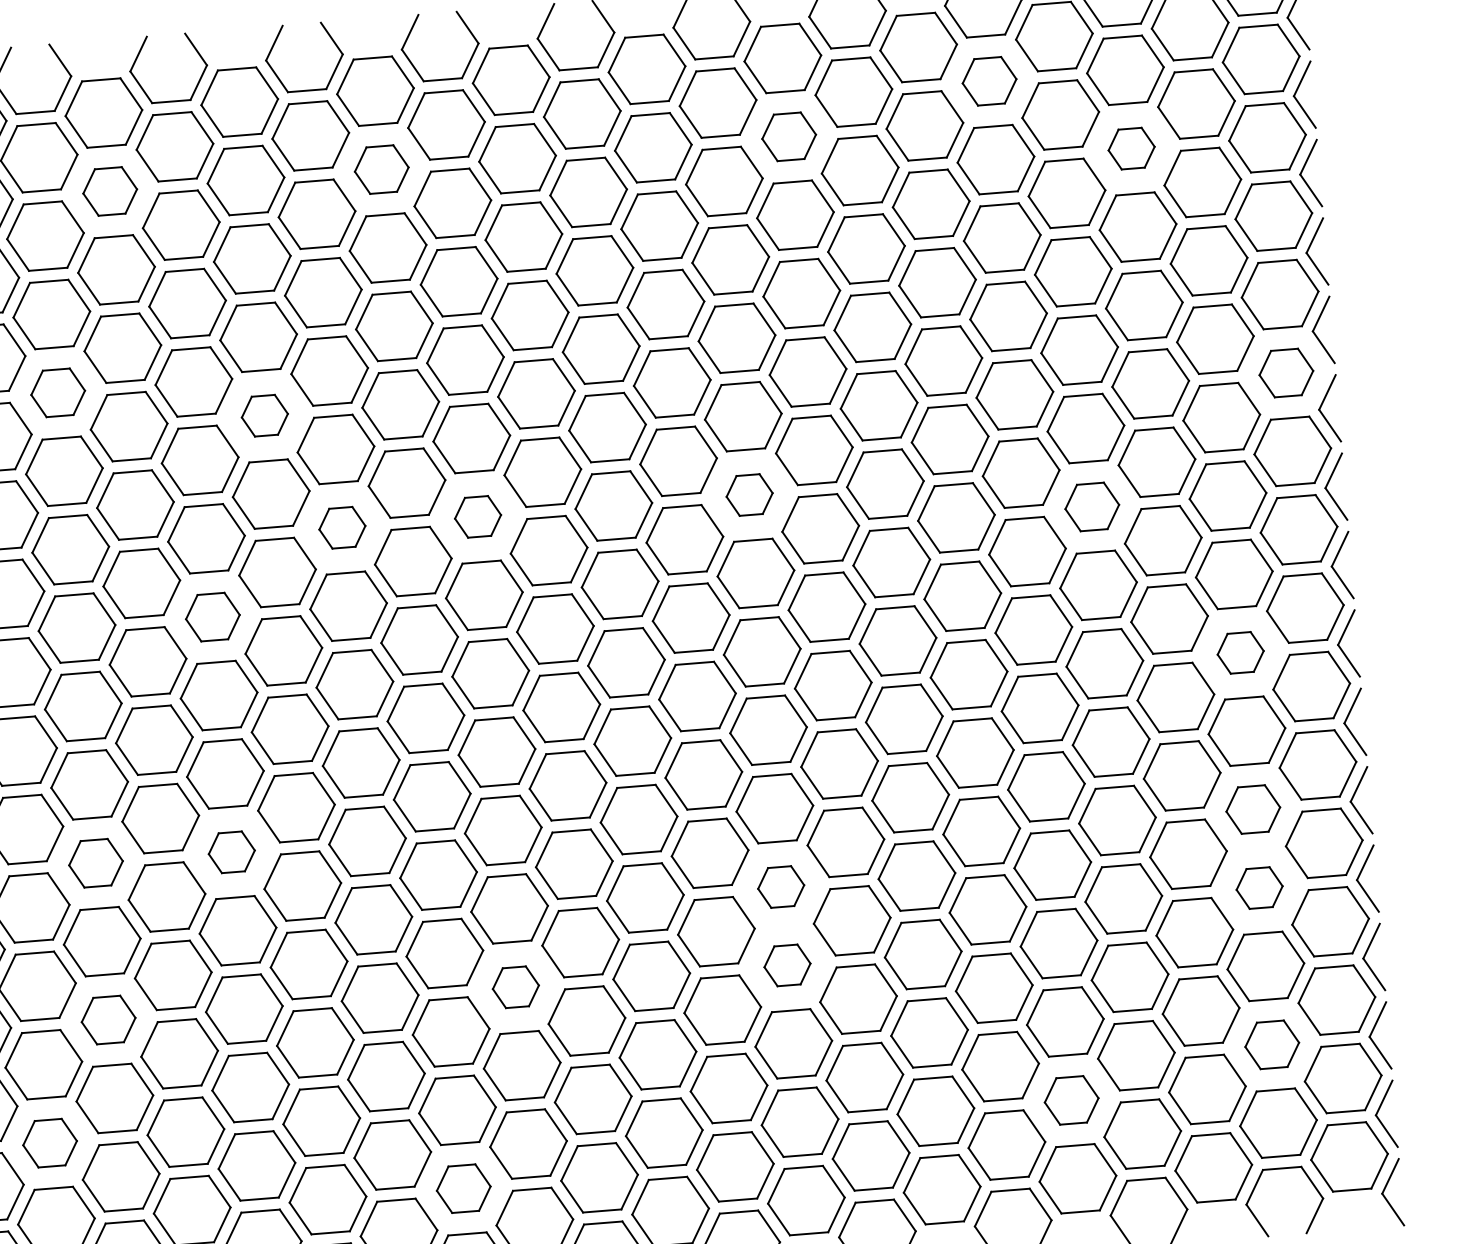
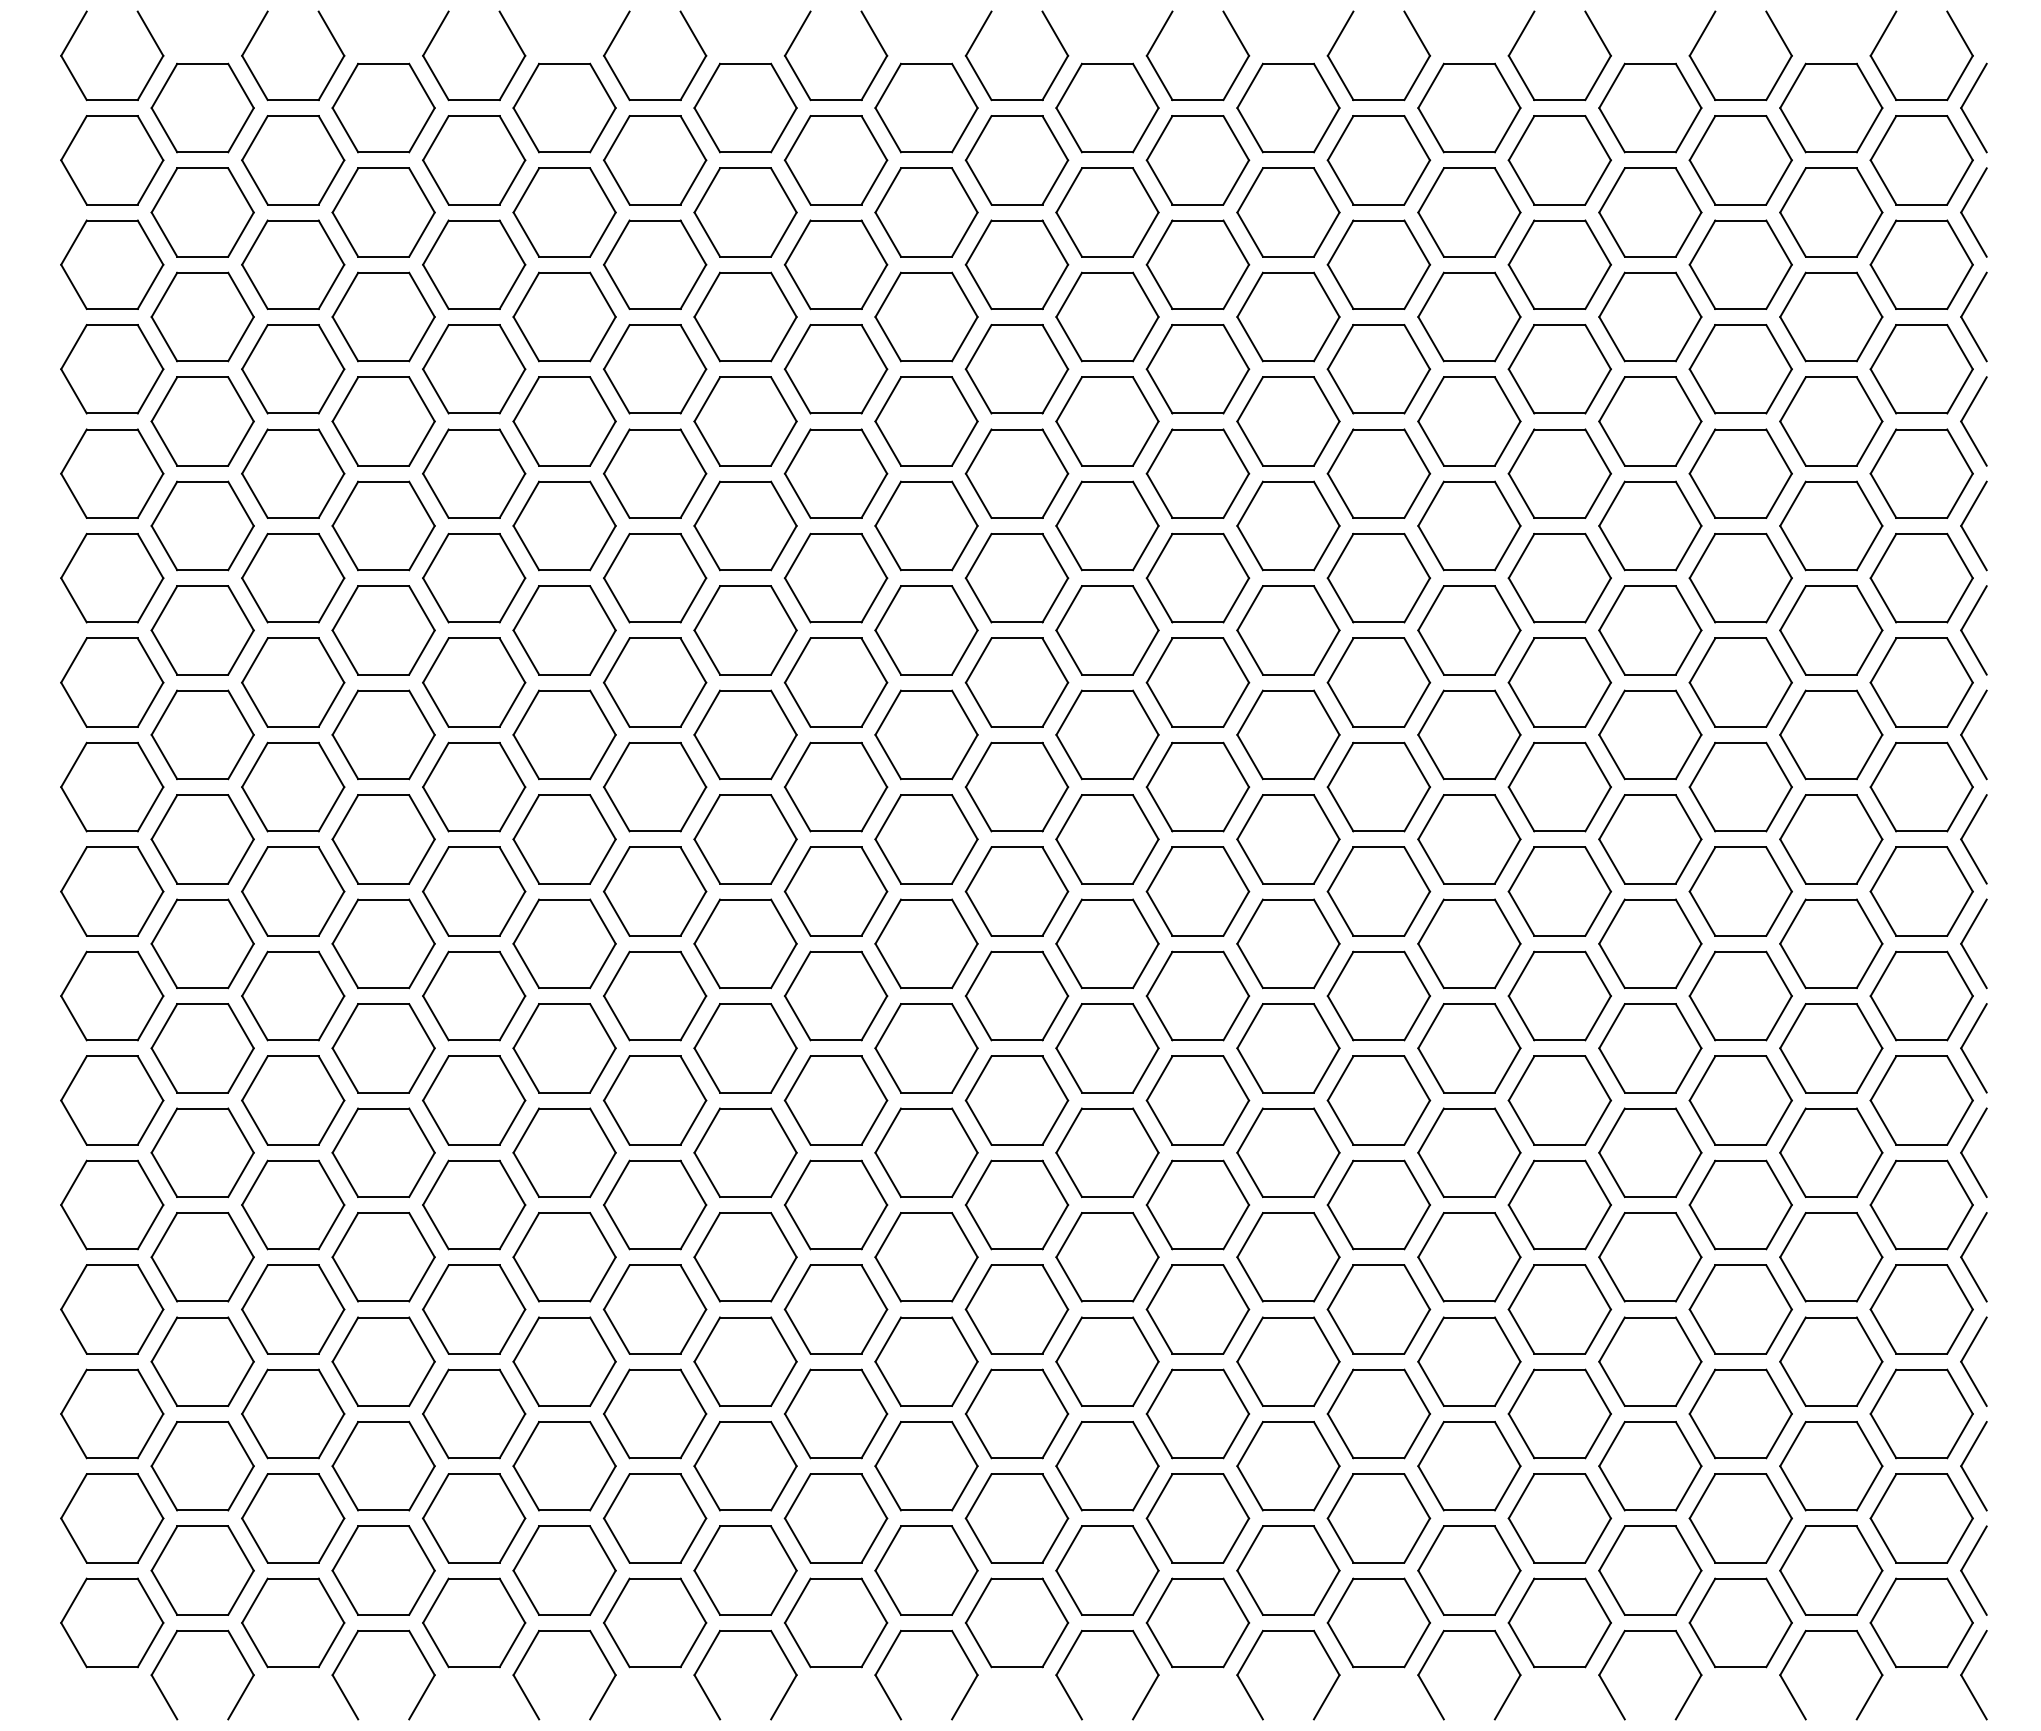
part: (989, 81) -> (1559, 160), size x1.43
part: (789, 136) -> (1288, 212), size x1.43
part: (1131, 148) -> (1740, 264), size x1.67
part: (381, 169) -> (745, 212), size x1.43
part: (110, 191) -> (383, 212), size x1.43
part: (1286, 373) -> (1921, 578), size x1.43
part: (58, 392) -> (293, 473), size x1.43
part: (264, 415) -> (564, 525), size x1.67
part: (749, 494) -> (1197, 682), size x1.67
part: (1092, 506) -> (1650, 734), size x1.43
part: (477, 516) -> (835, 682), size x1.67
part: (342, 527) -> (655, 682), size x1.67
part: (213, 616) -> (474, 786), size x1.43
part: (1240, 652) -> (1831, 943), size x1.67
part: (1253, 809) -> (1831, 1152), size x1.43
part: (232, 852) -> (474, 1100), size x1.67
part: (96, 863) -> (293, 1100), size x1.43
part: (780, 886) -> (1197, 1204), size x1.67
part: (1259, 888) -> (1831, 1257), size x1.67
part: (787, 965) -> (1197, 1309), size x1.67
part: (515, 987) -> (835, 1309), size x1.67
part: (108, 1020) -> (293, 1309), size x1.43
part: (1272, 1045) -> (1831, 1466), size x1.43
part: (1071, 1100) -> (1559, 1518), size x1.43
part: (49, 1143) -> (202, 1466), size x1.43
part: (463, 1188) -> (745, 1570), size x1.43

